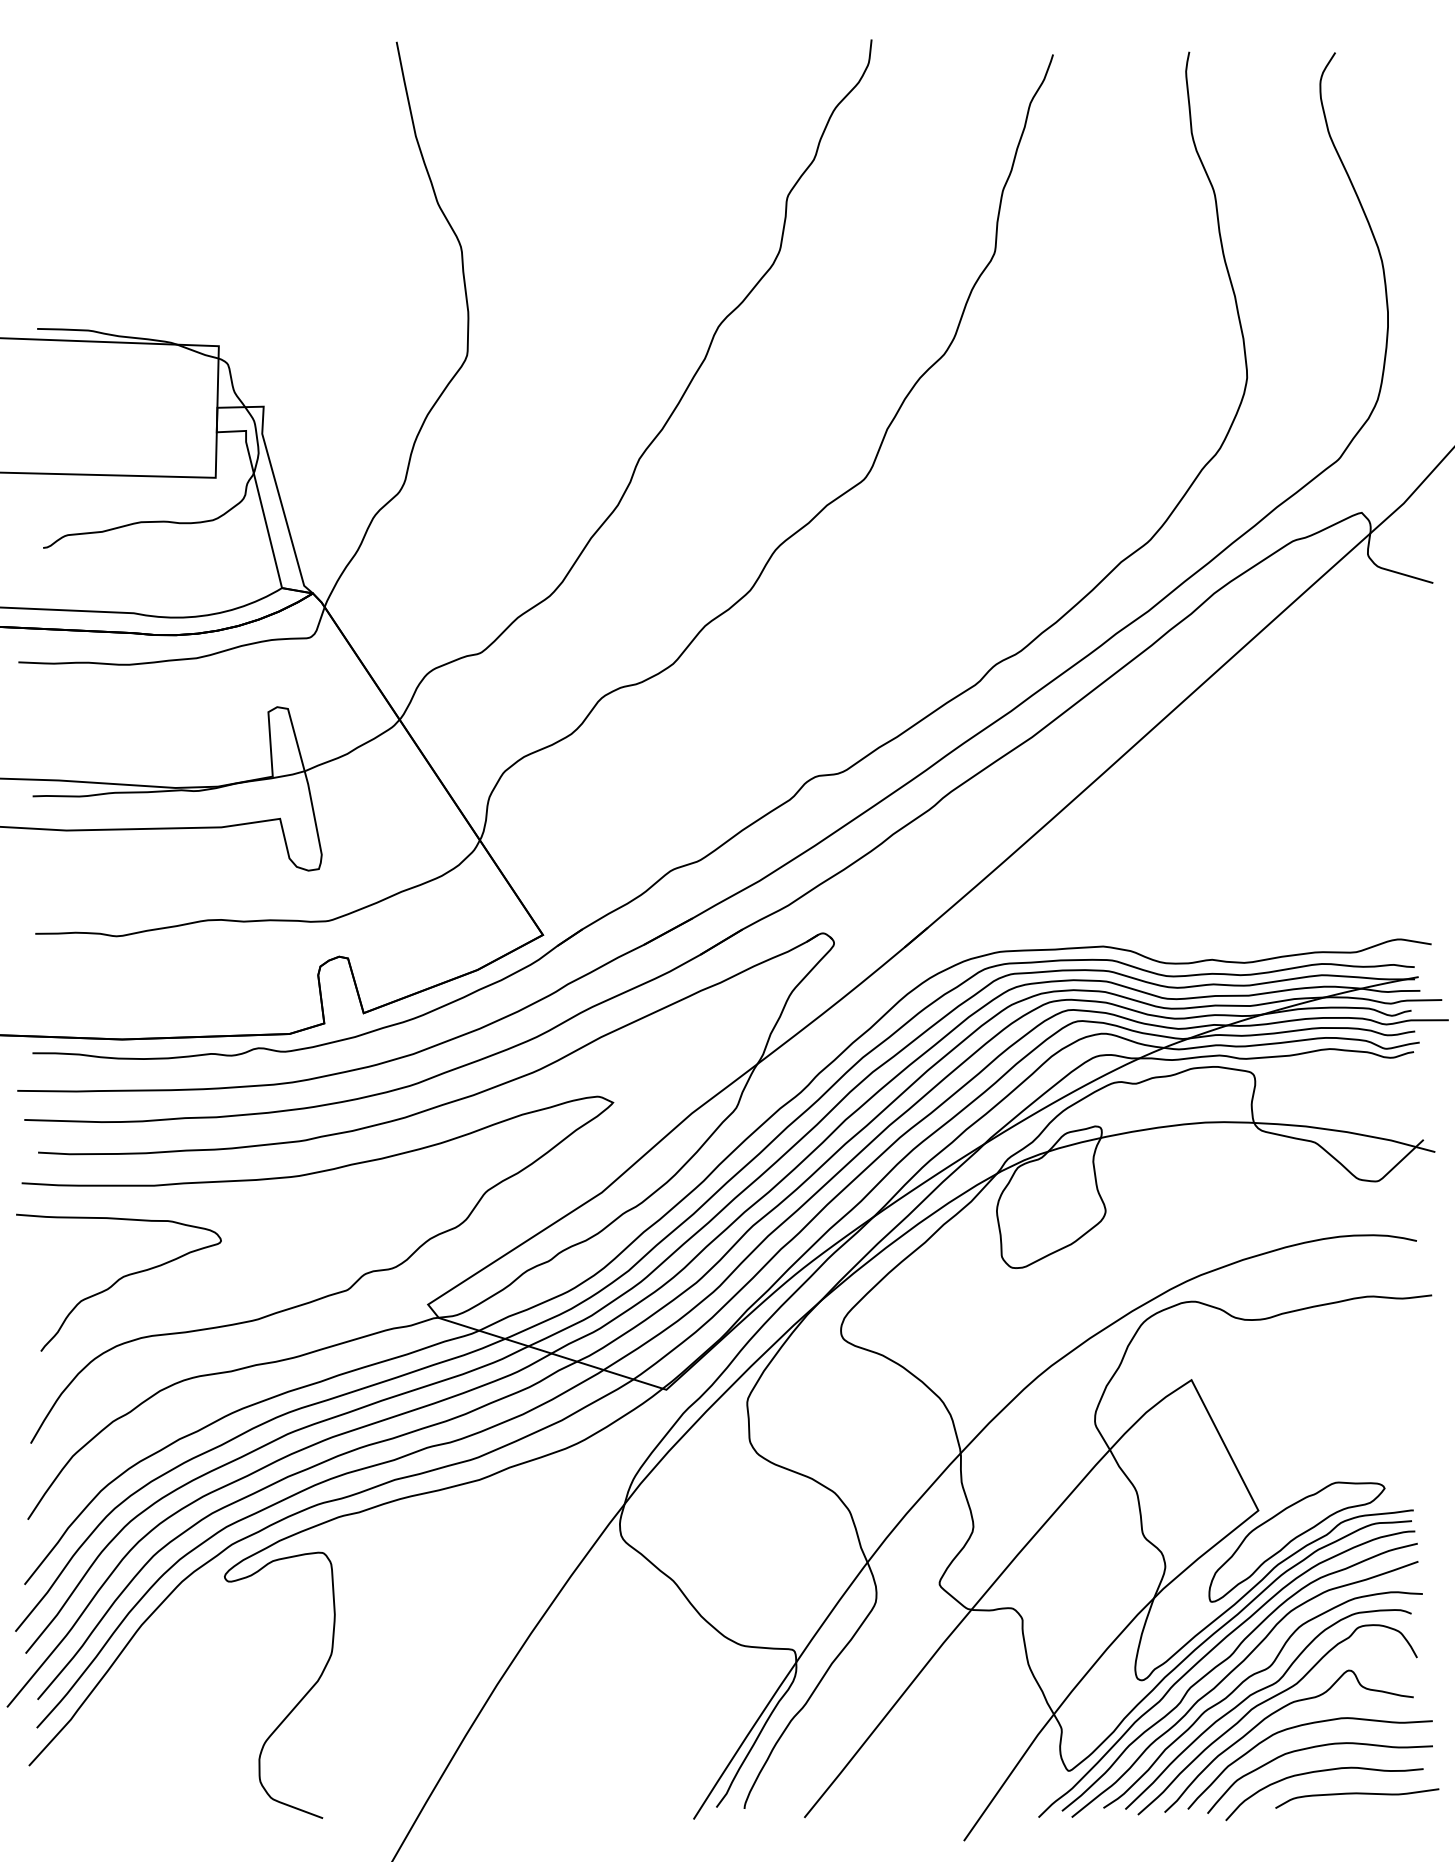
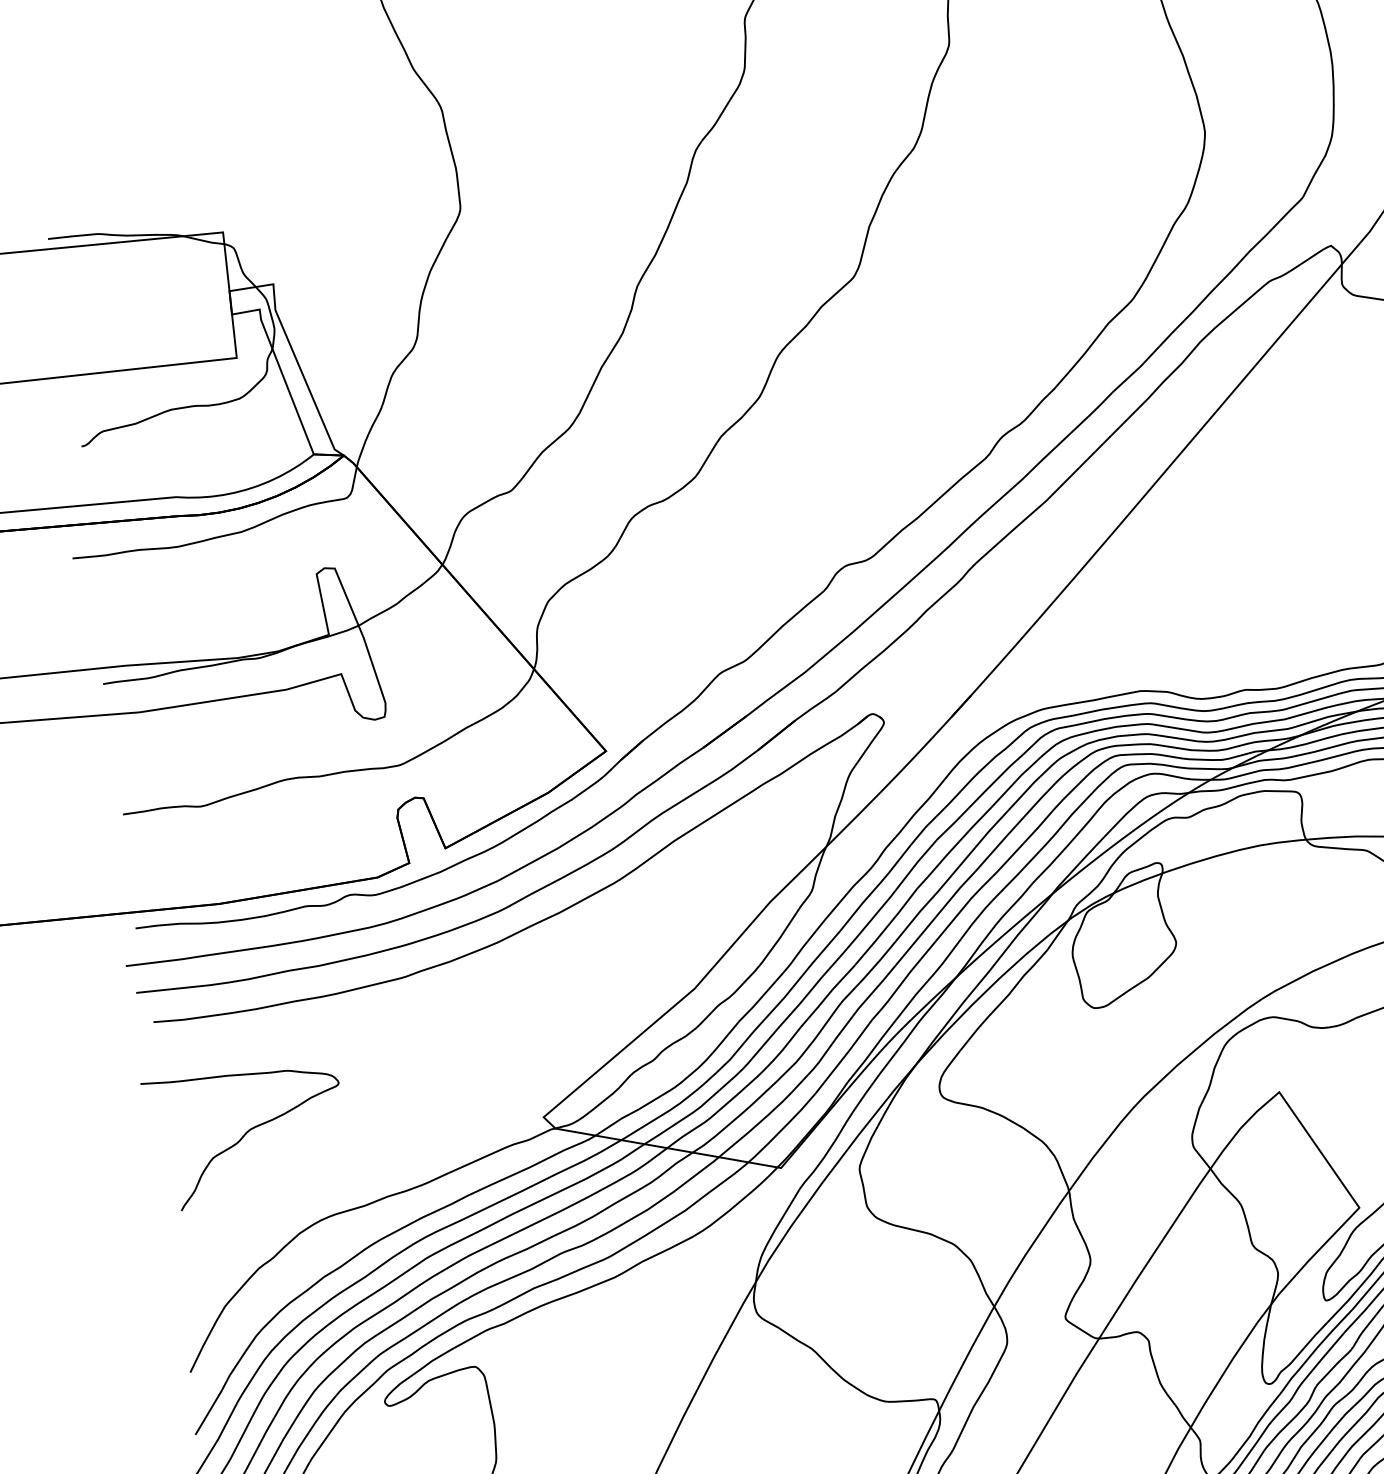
curve: (325, 1295) -> (444, 1121), removed

